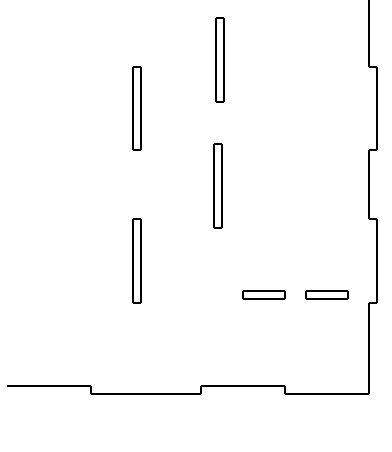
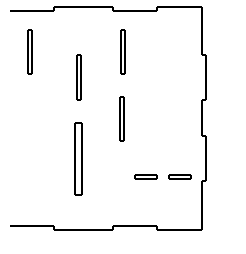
part: (44, 59) -> (29, 51), added
part: (136, 260) -> (78, 158), size x1.6

